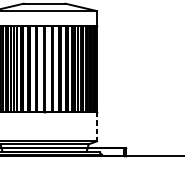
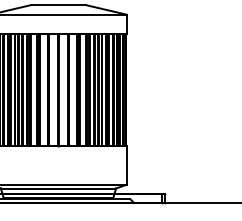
line: (96, 126) -> (126, 165), dashed -> solid

